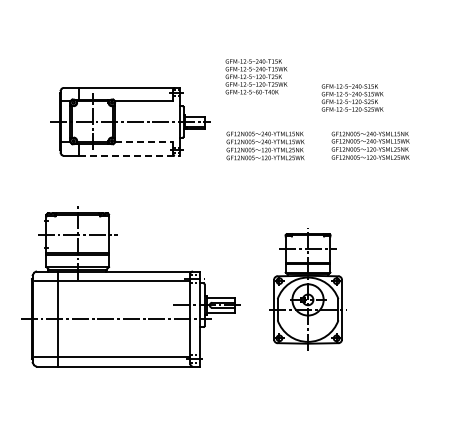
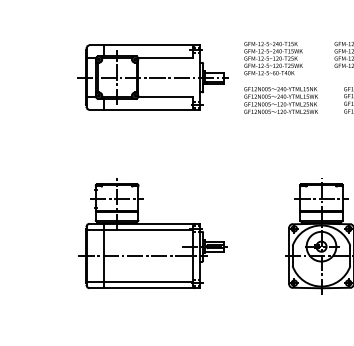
text: (256, 76) -> (273, 58), moved
line: (144, 142) -> (166, 97), dashed -> solid
line: (129, 155) -> (151, 109), dashed -> solid
part: (130, 286) -> (152, 233), size x0.71

